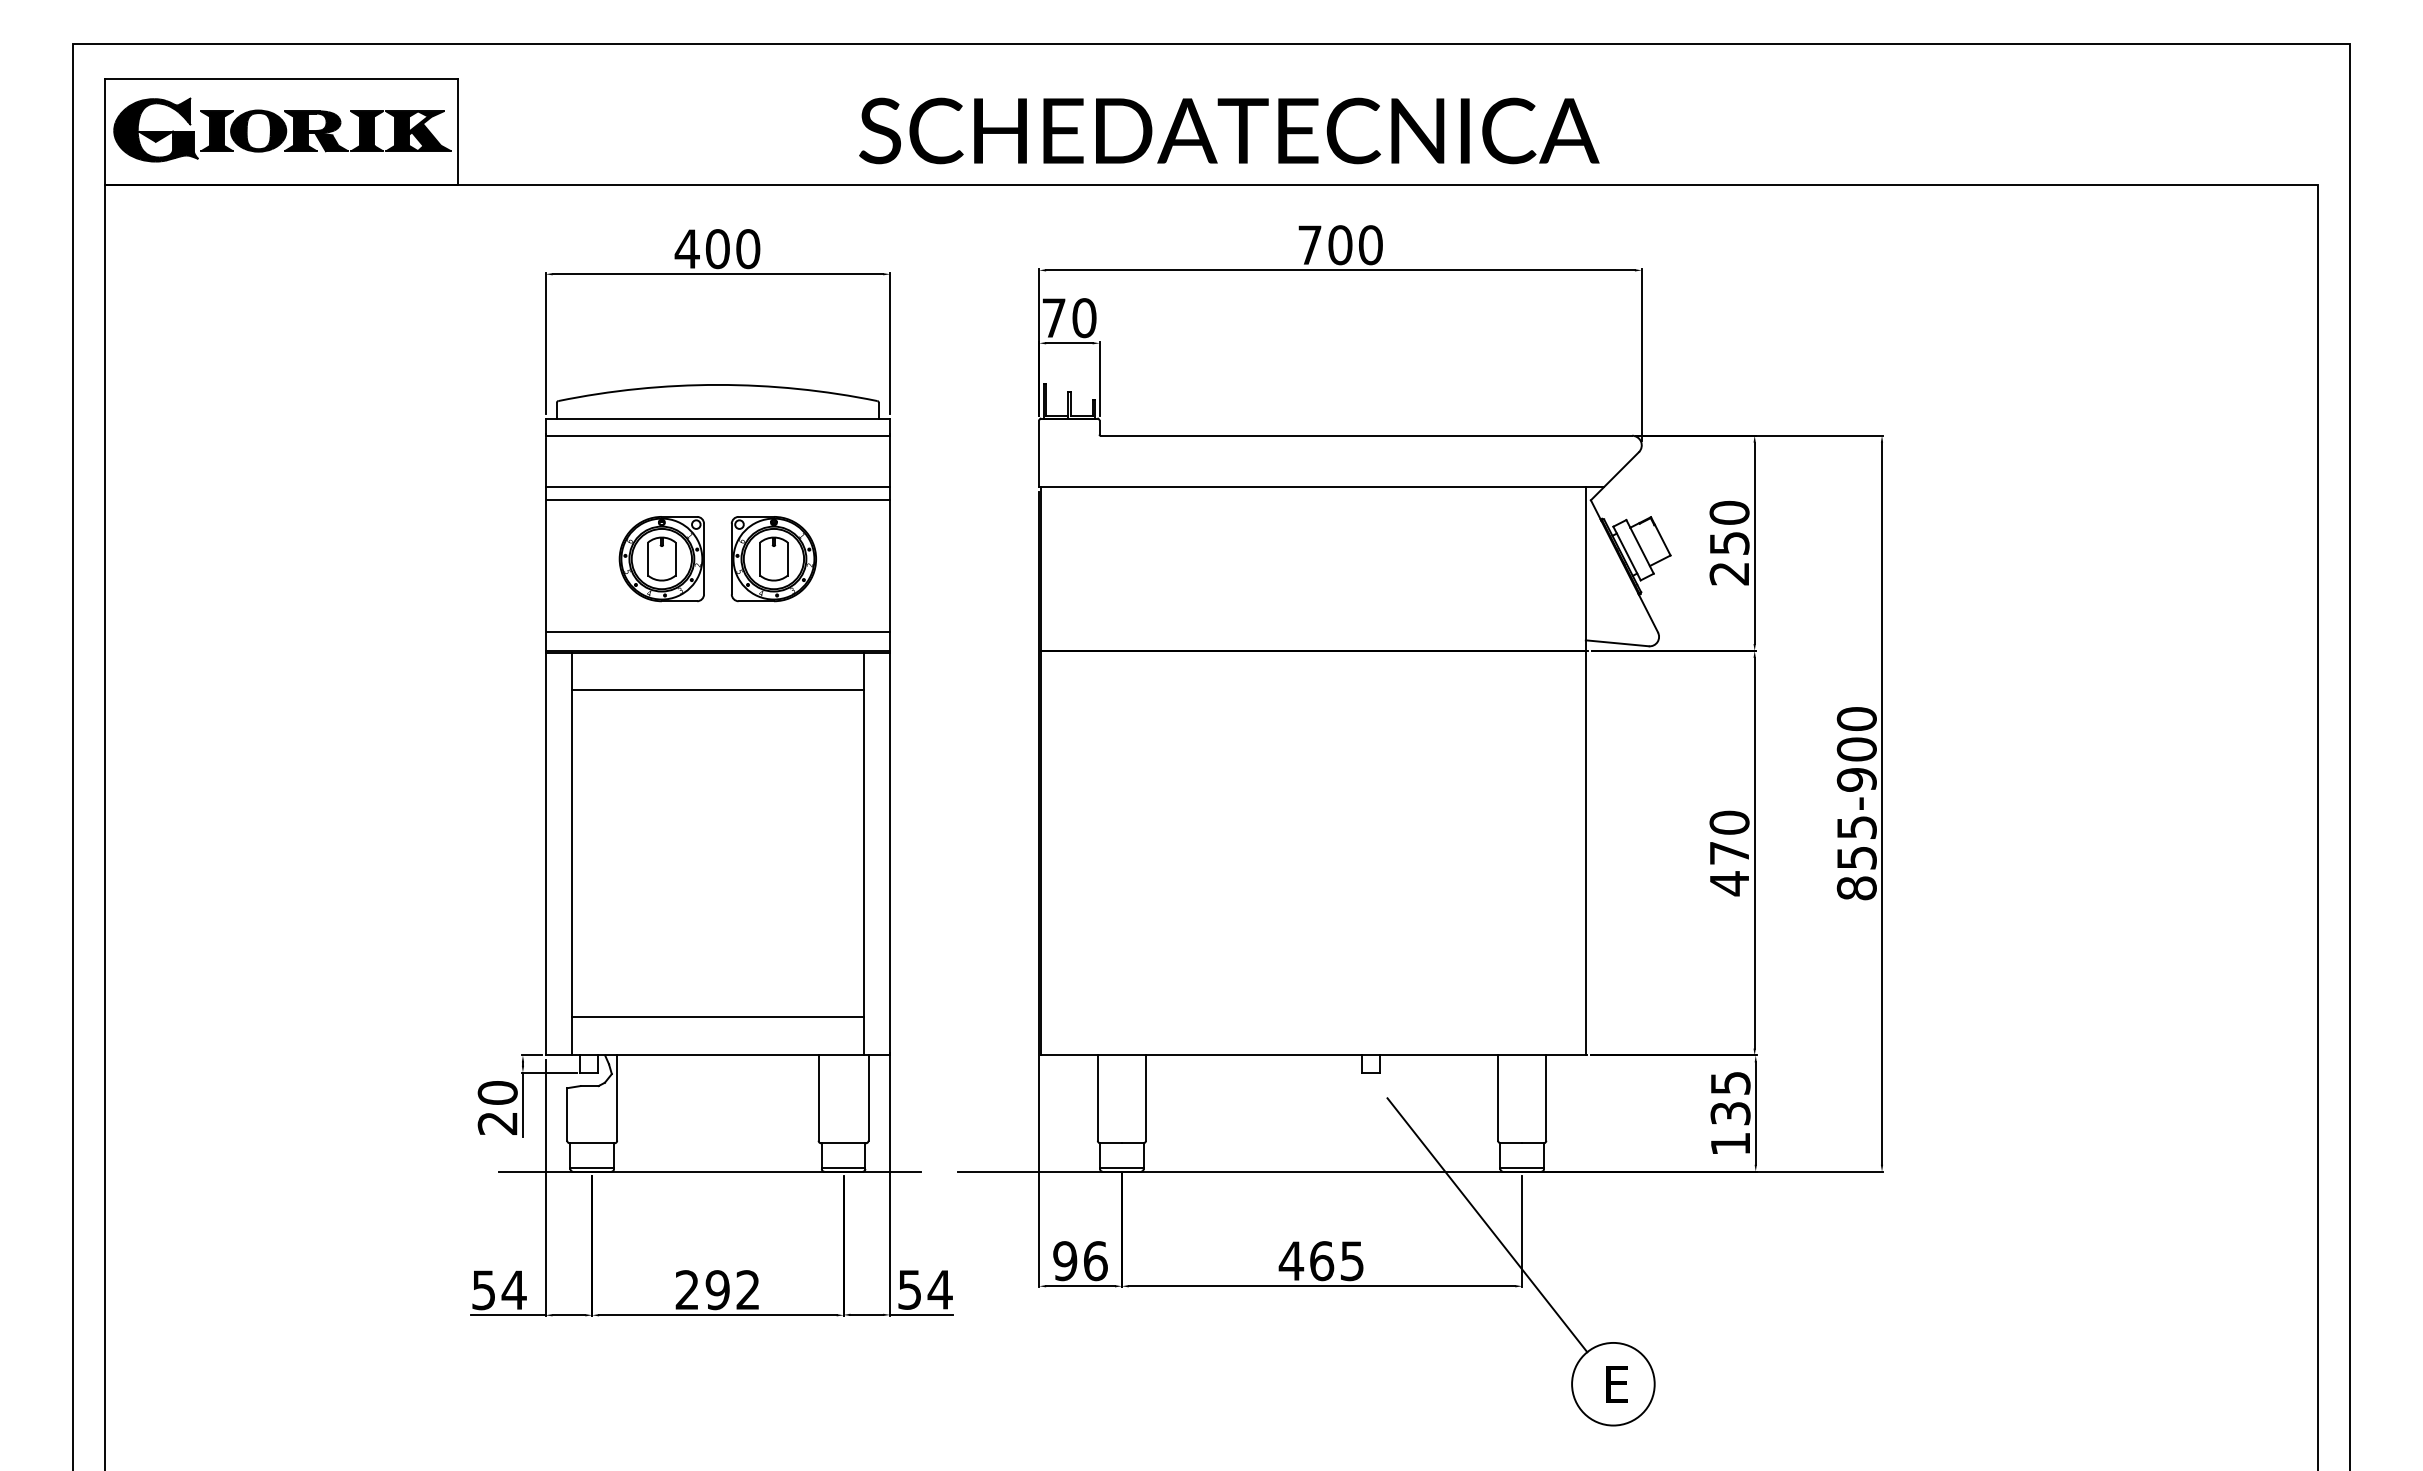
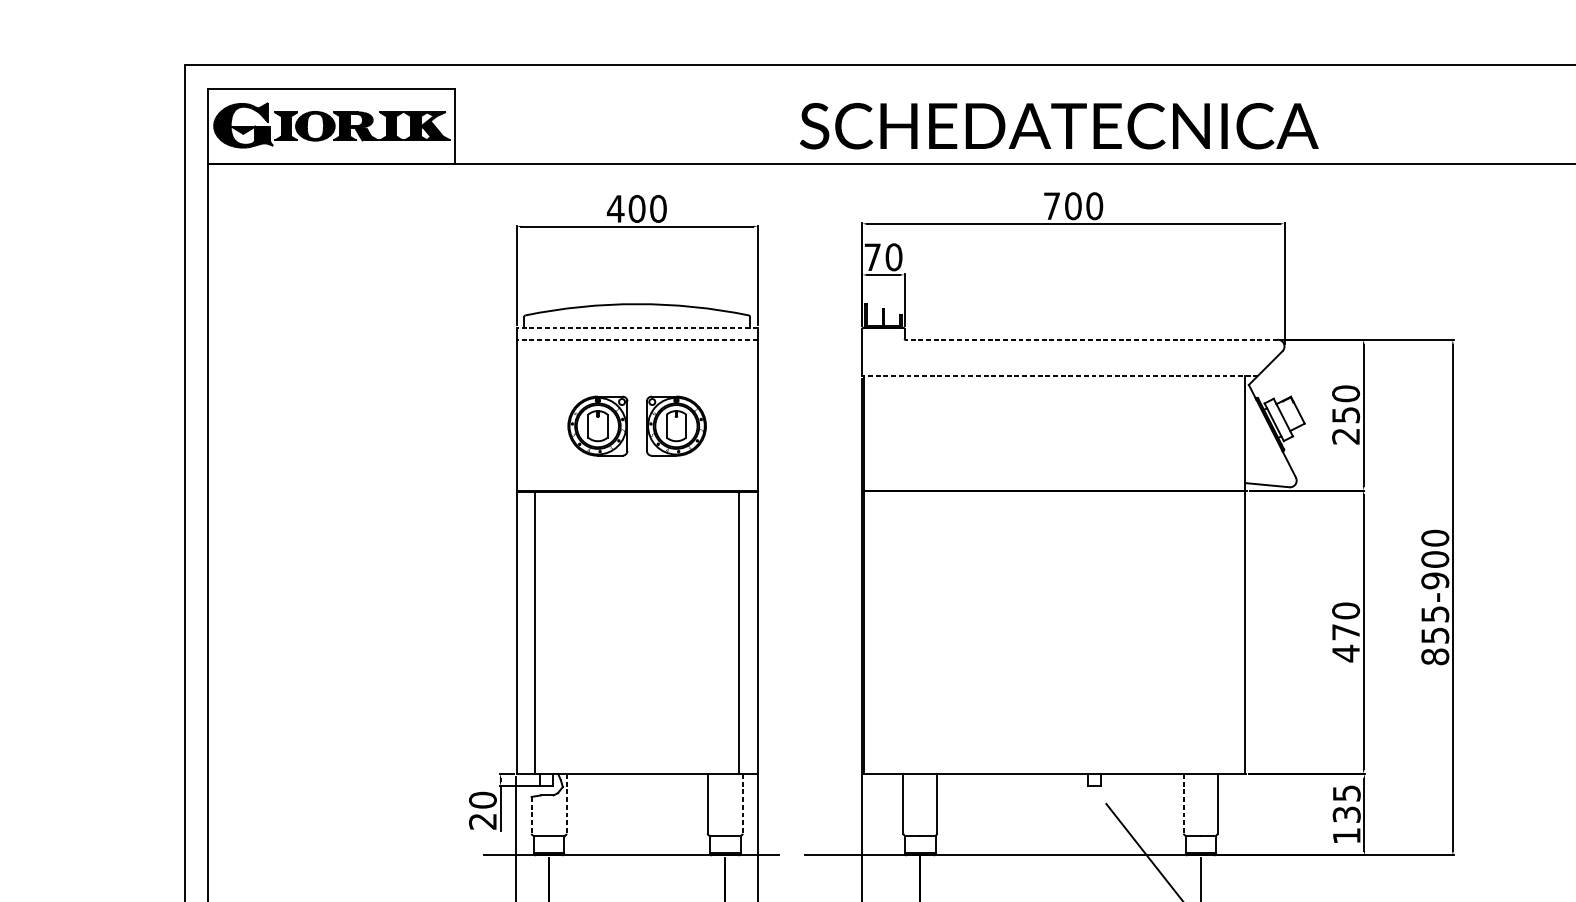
text: (1229, 130) -> (1059, 125), moved
line: (717, 418) -> (636, 327), solid -> dashed
line: (717, 435) -> (636, 339), solid -> dashed
line: (1366, 435) -> (1091, 339), solid -> dashed
line: (717, 487) -> (636, 376), removed
line: (1321, 487) -> (1060, 376), solid -> dashed
line: (718, 500) -> (637, 385), removed
line: (718, 632) -> (637, 477), removed
line: (717, 689) -> (636, 517), removed
line: (717, 1016) -> (636, 746), removed
line: (617, 1098) -> (566, 804), solid -> dashed
line: (868, 1098) -> (742, 804), solid -> dashed
line: (1498, 1098) -> (1184, 804), solid -> dashed
line: (567, 1114) -> (531, 815), solid -> dashed

